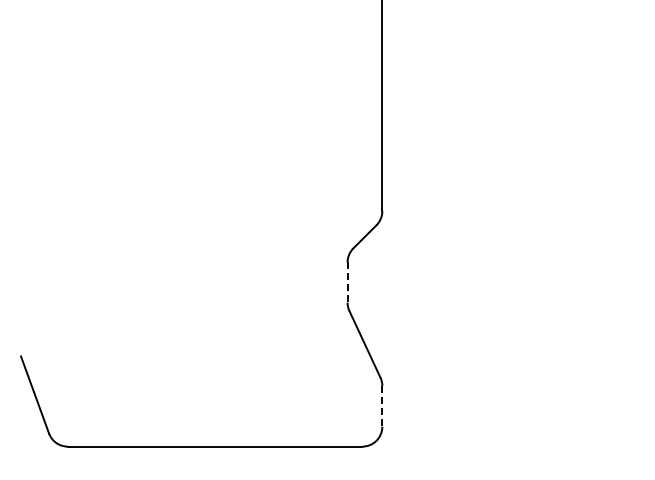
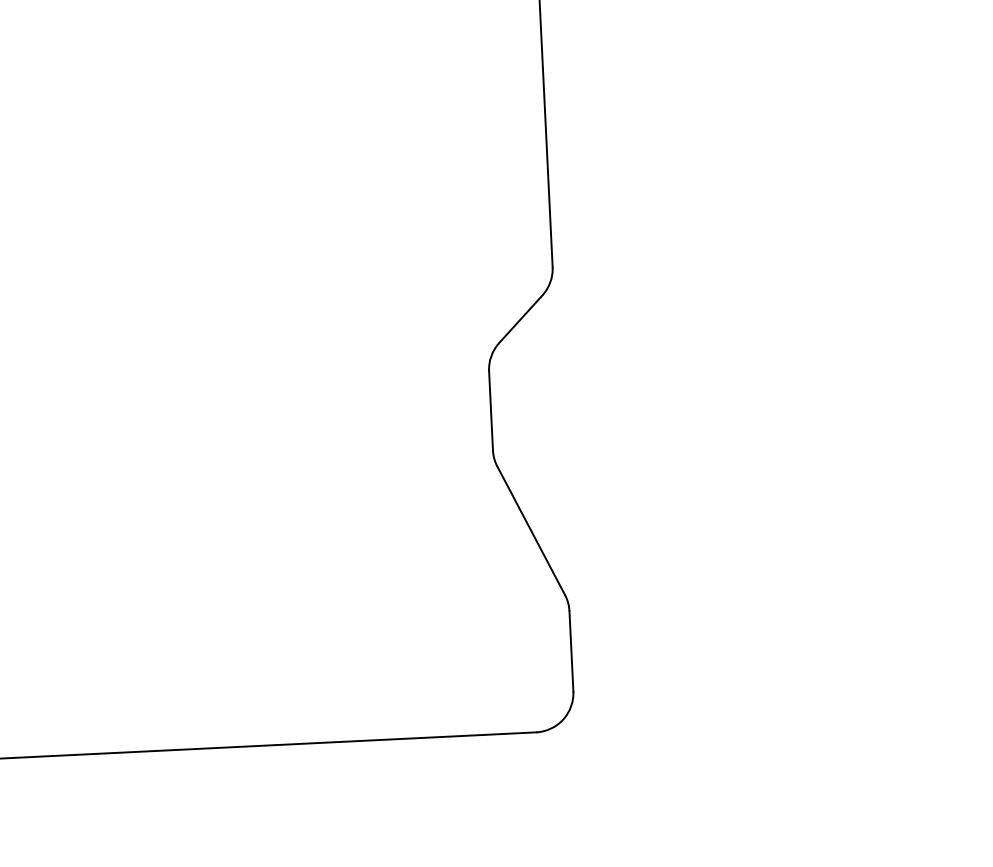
line: (347, 283) -> (491, 412), dashed -> solid
line: (382, 406) -> (571, 651), dashed -> solid

